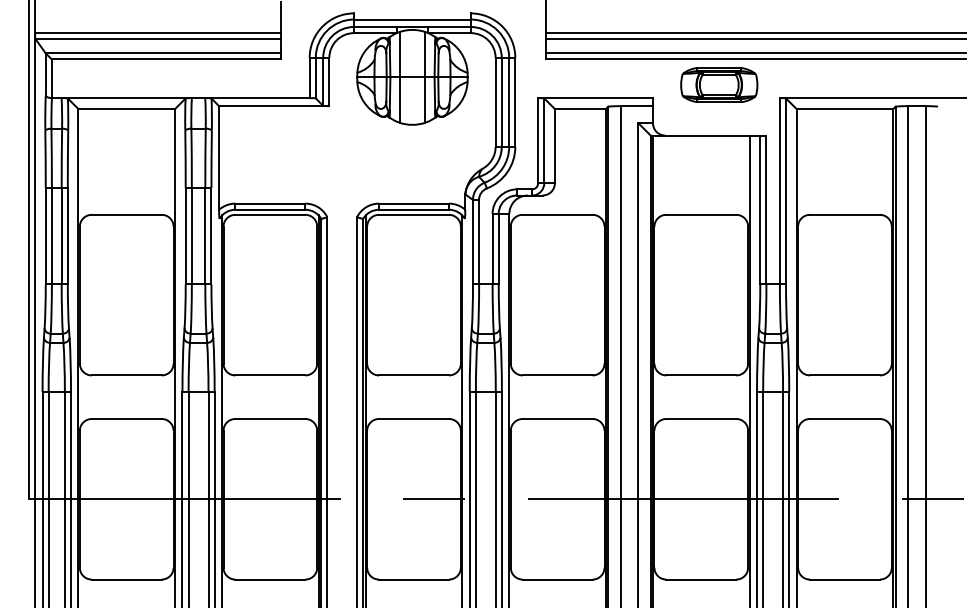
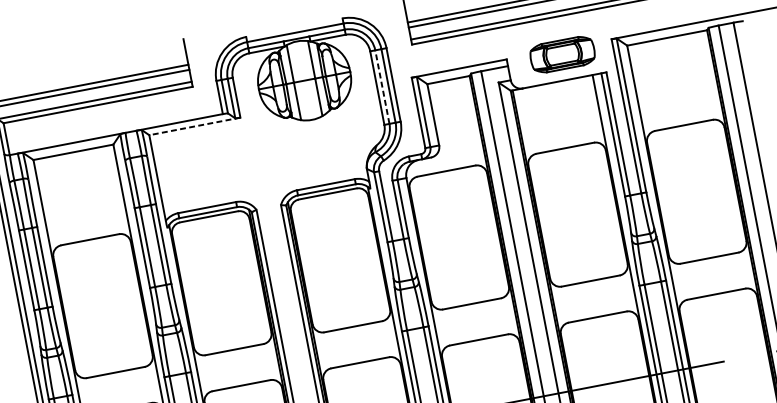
part: (719, 84) -> (562, 54), moved
line: (501, 101) -> (382, 86), solid -> dashed
line: (273, 106) -> (194, 126), solid -> dashed

